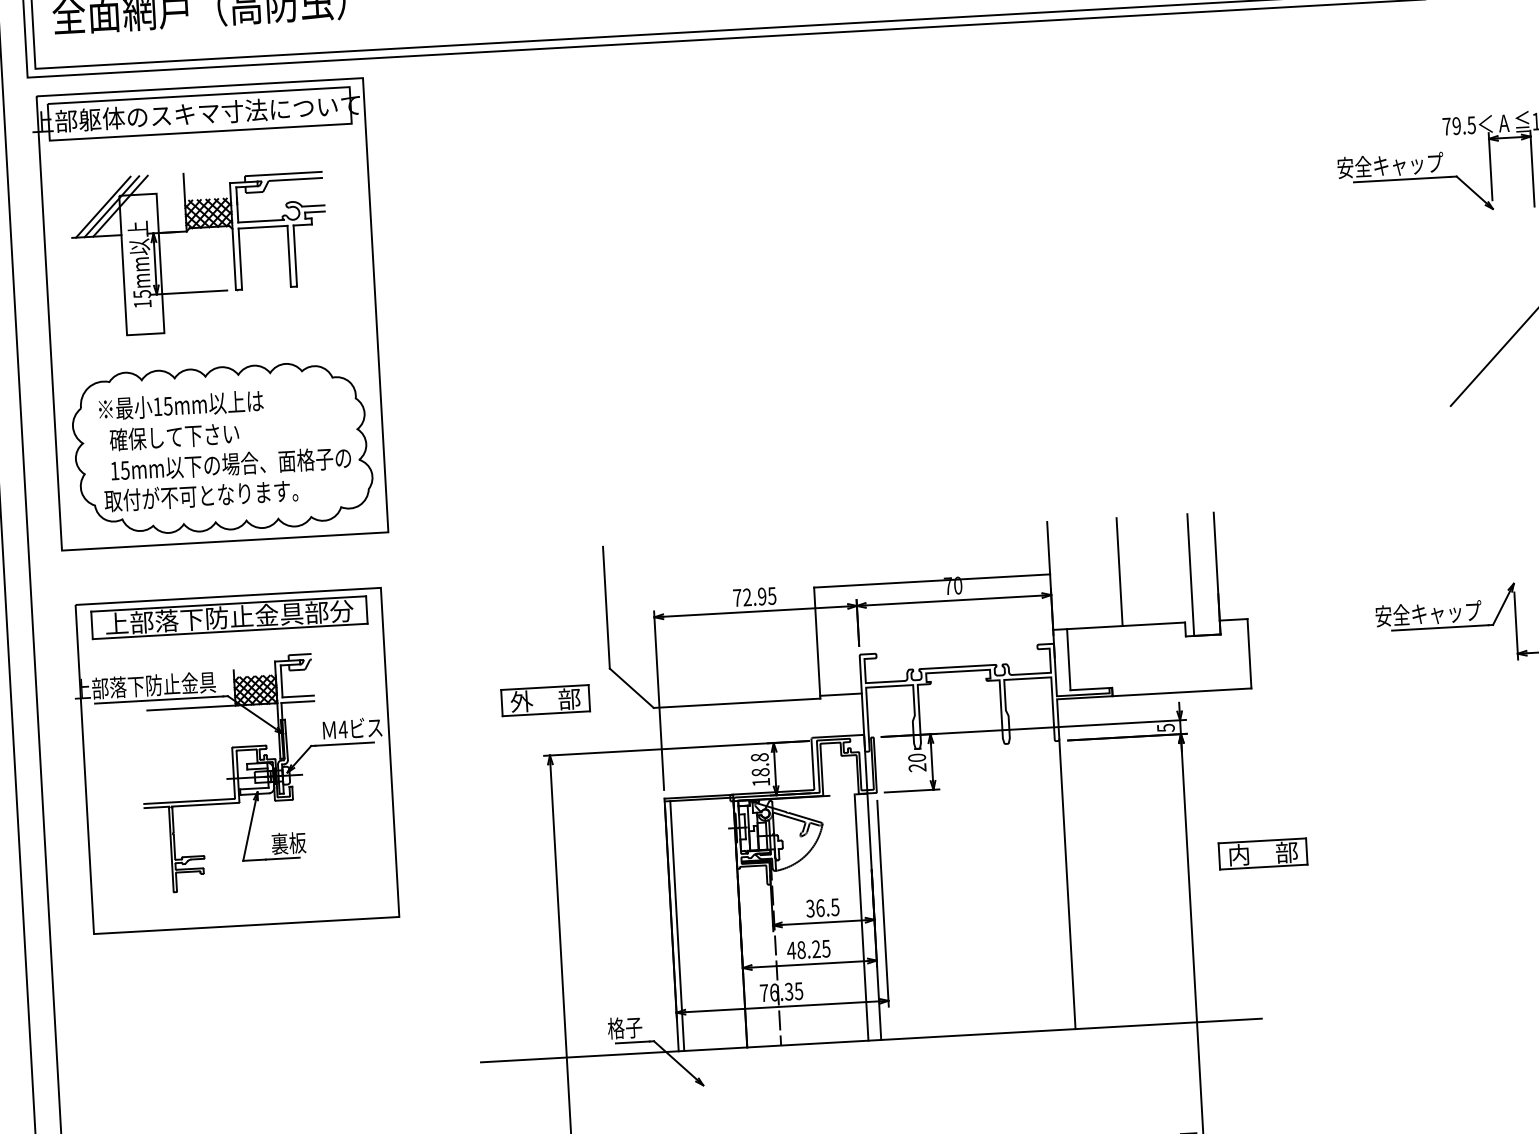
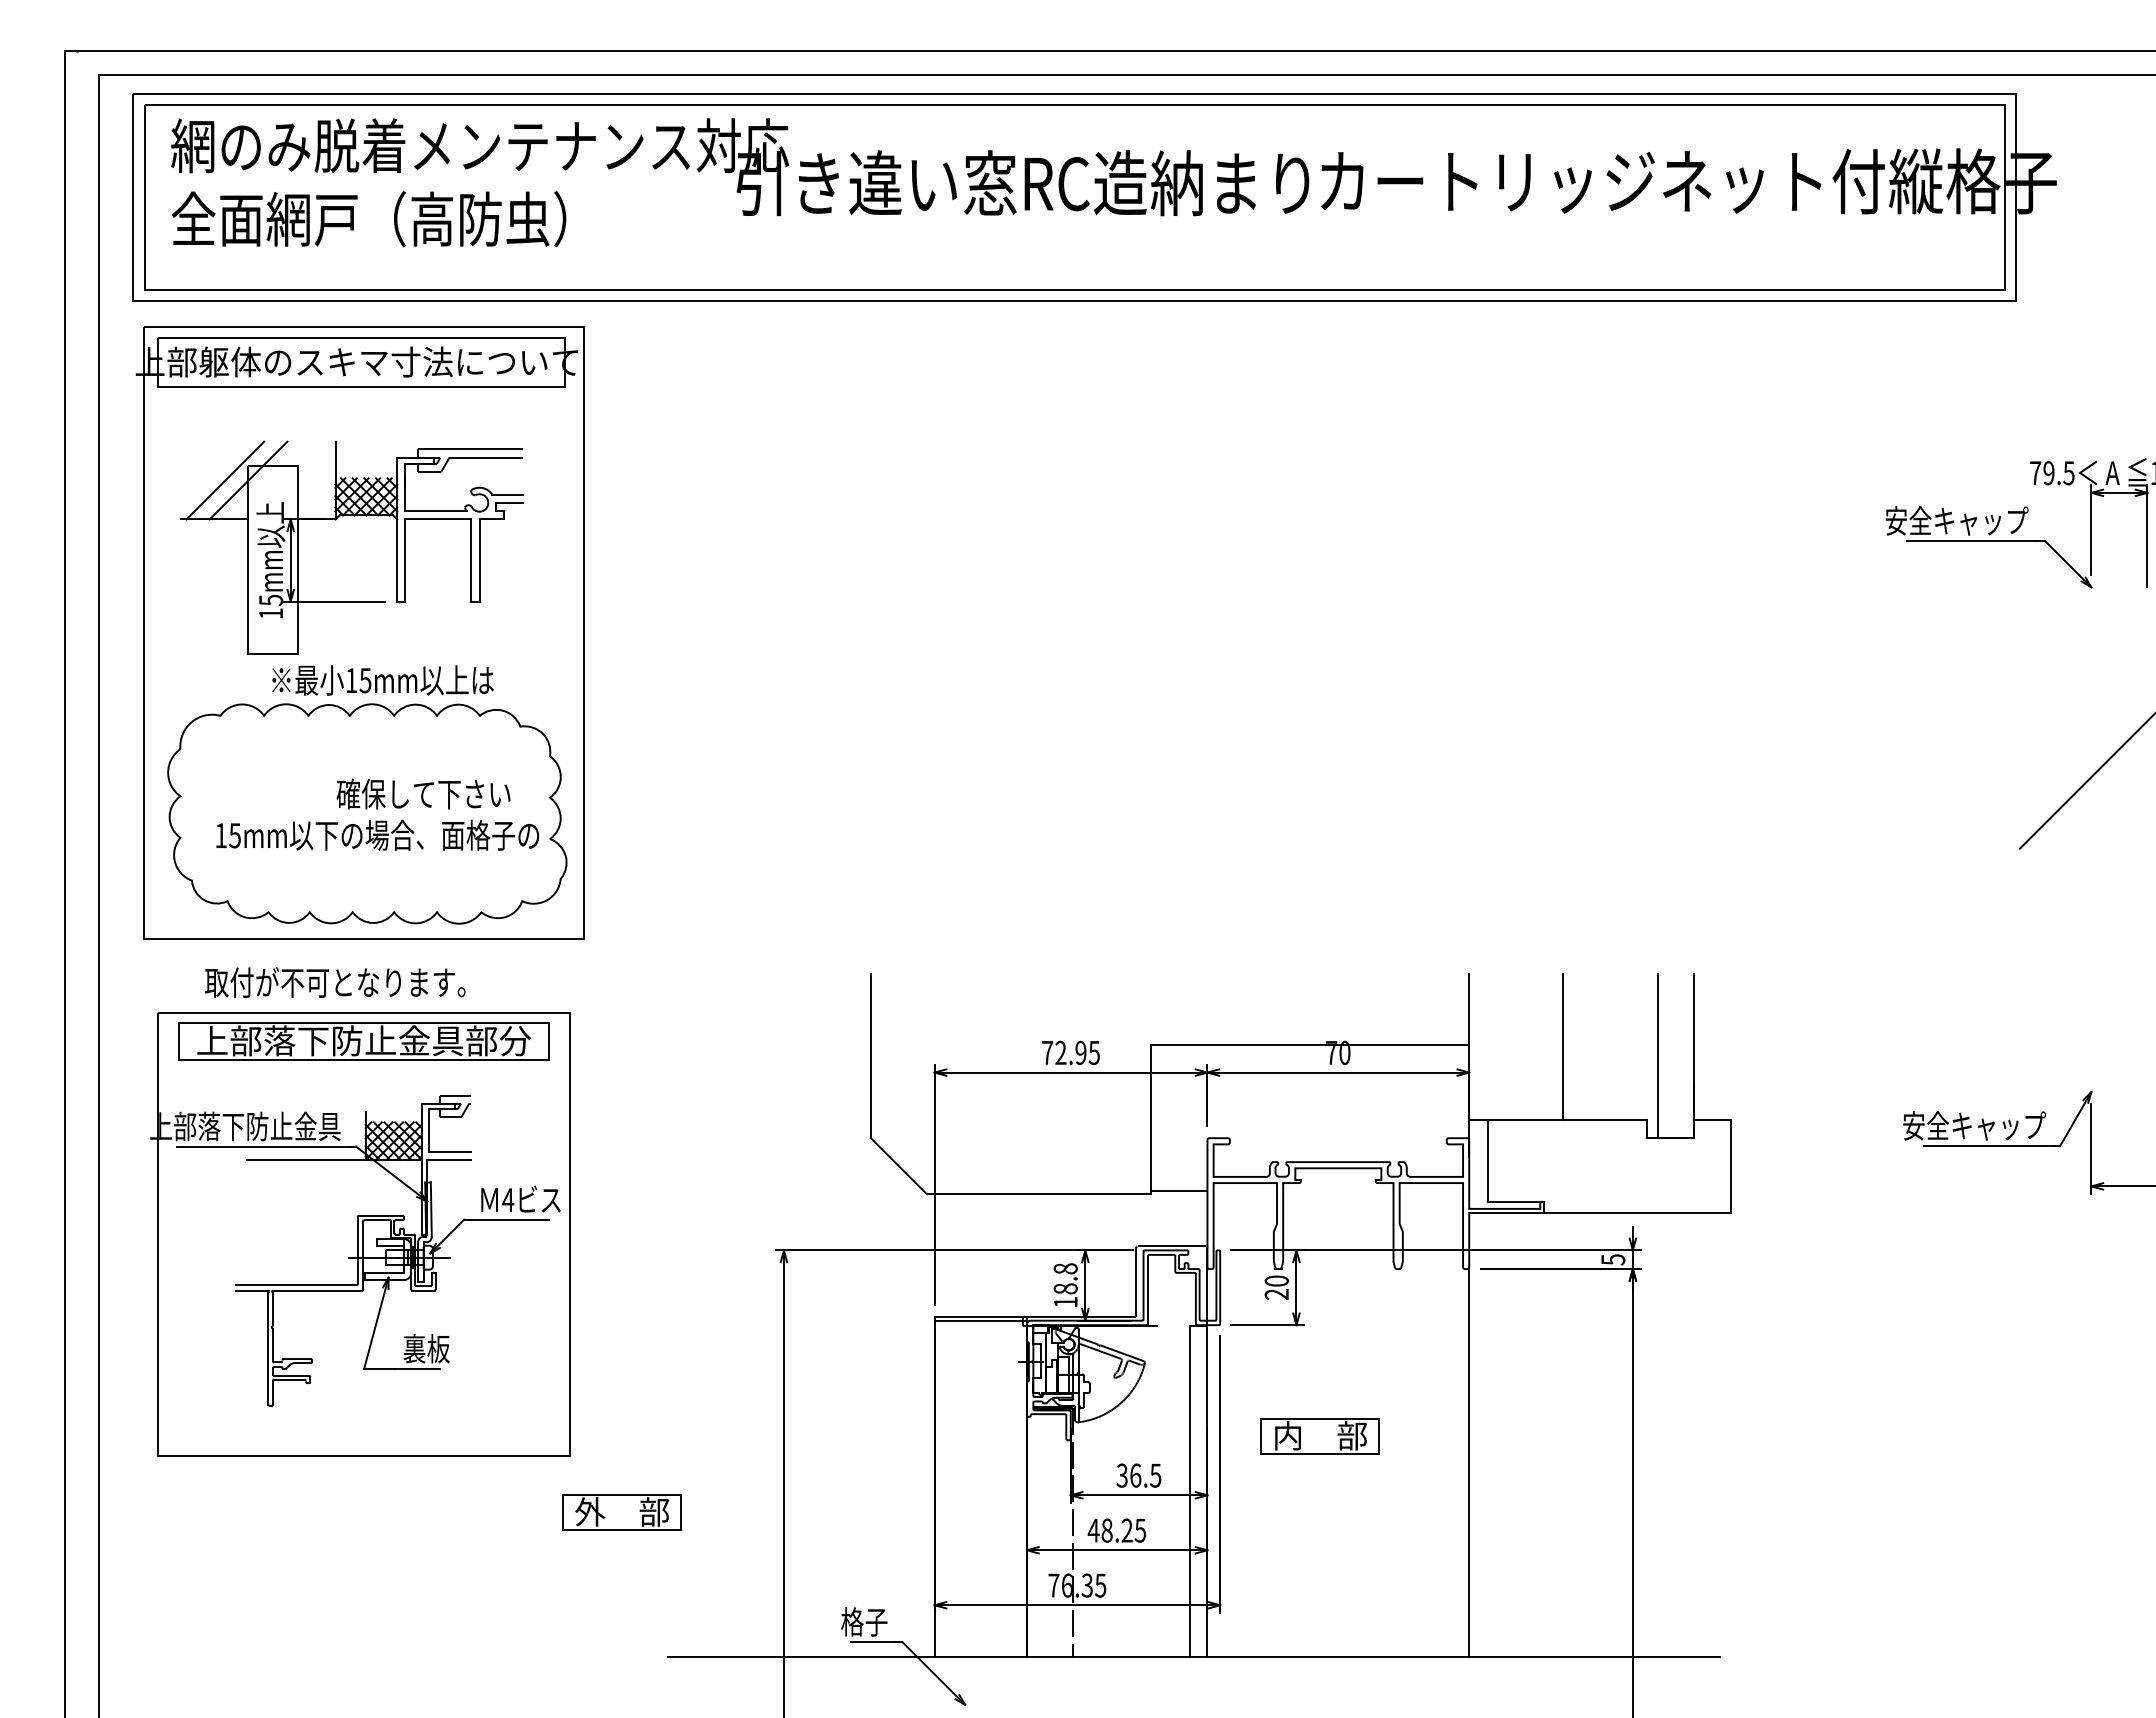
line: (111, 206) -> (236, 480), removed
text: (180, 405) -> (382, 680), moved
text: (174, 436) -> (423, 793), moved
text: (201, 495) -> (335, 982), moved
part: (545, 700) -> (621, 1512), moved
part: (1262, 854) -> (1319, 1436), moved
line: (677, 925) -> (942, 1488), removed

